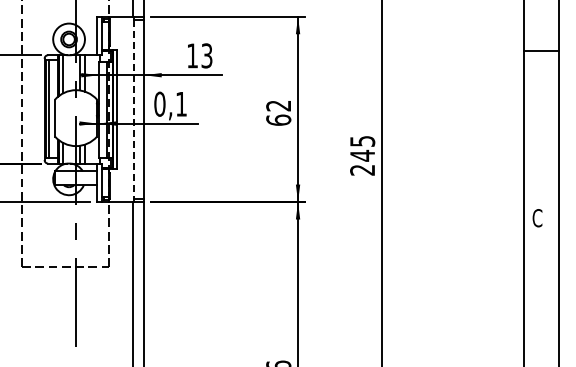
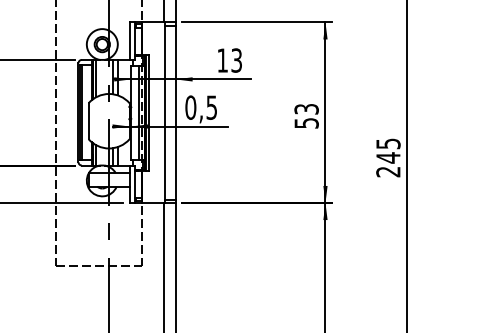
text: (181, 104) -> (211, 107), 0,1 -> 0,5
line: (133, 109) -> (165, 112), dashed -> solid
text: (278, 112) -> (306, 115), 62 -> 53

